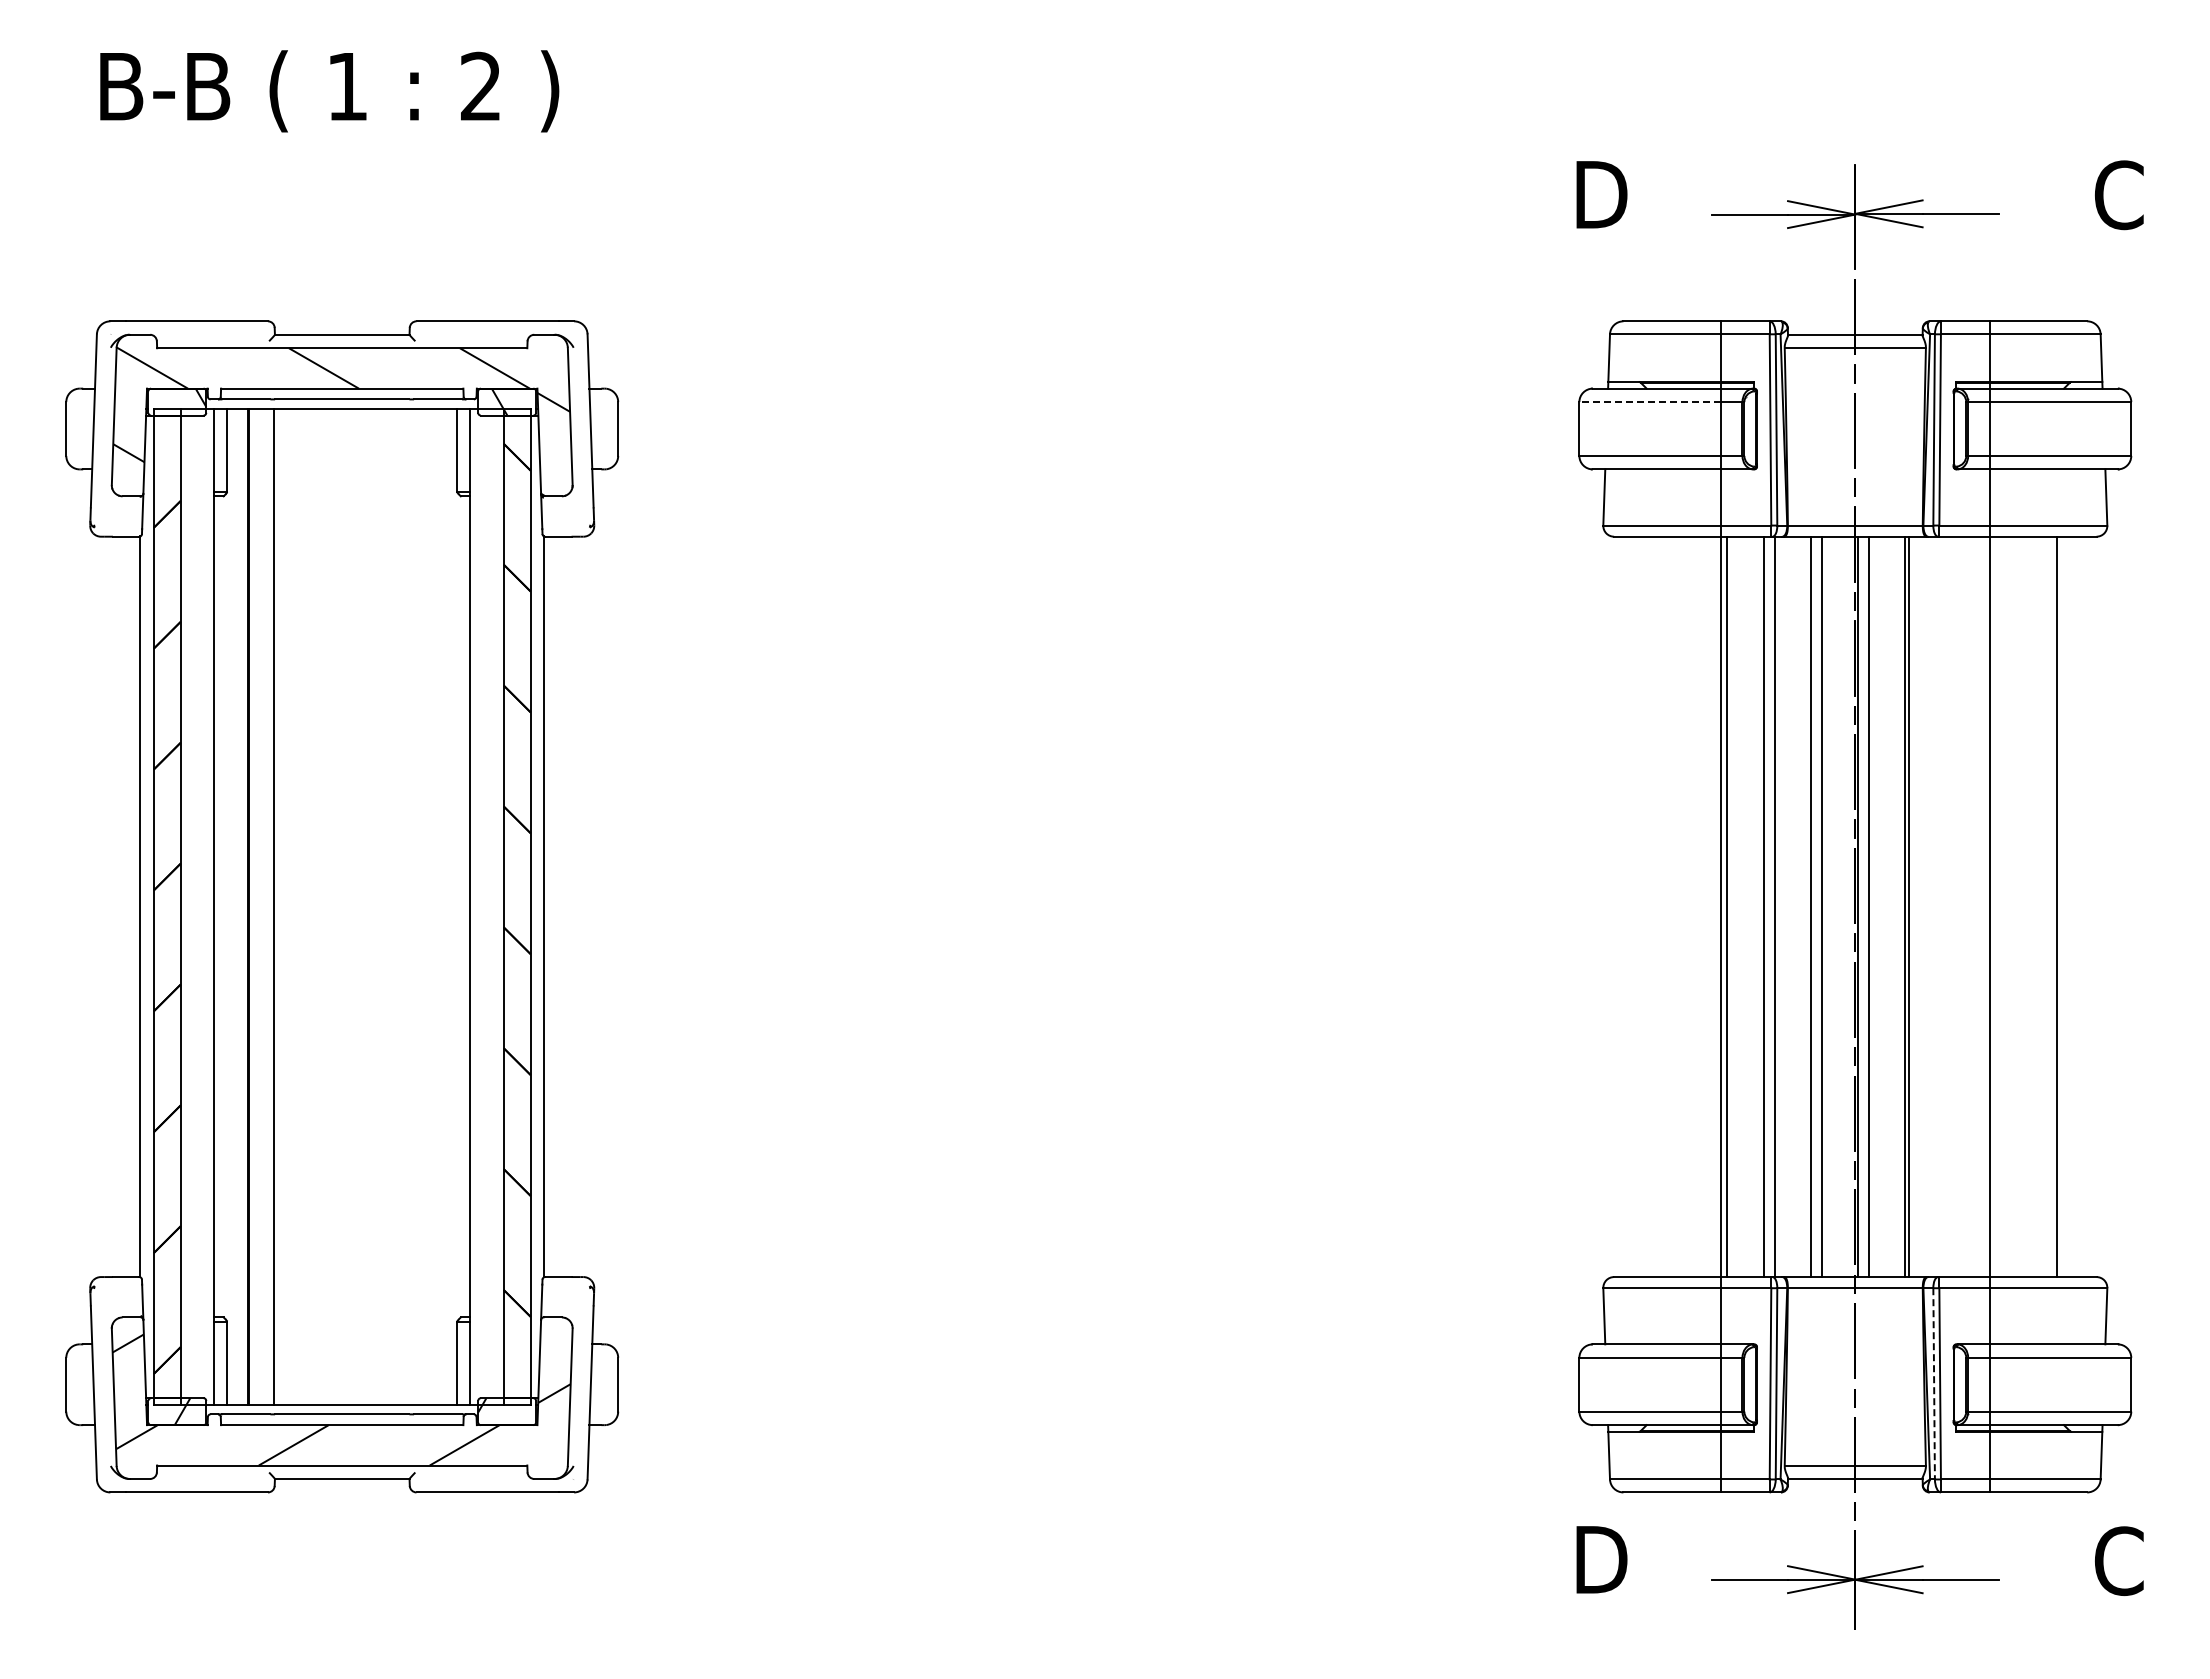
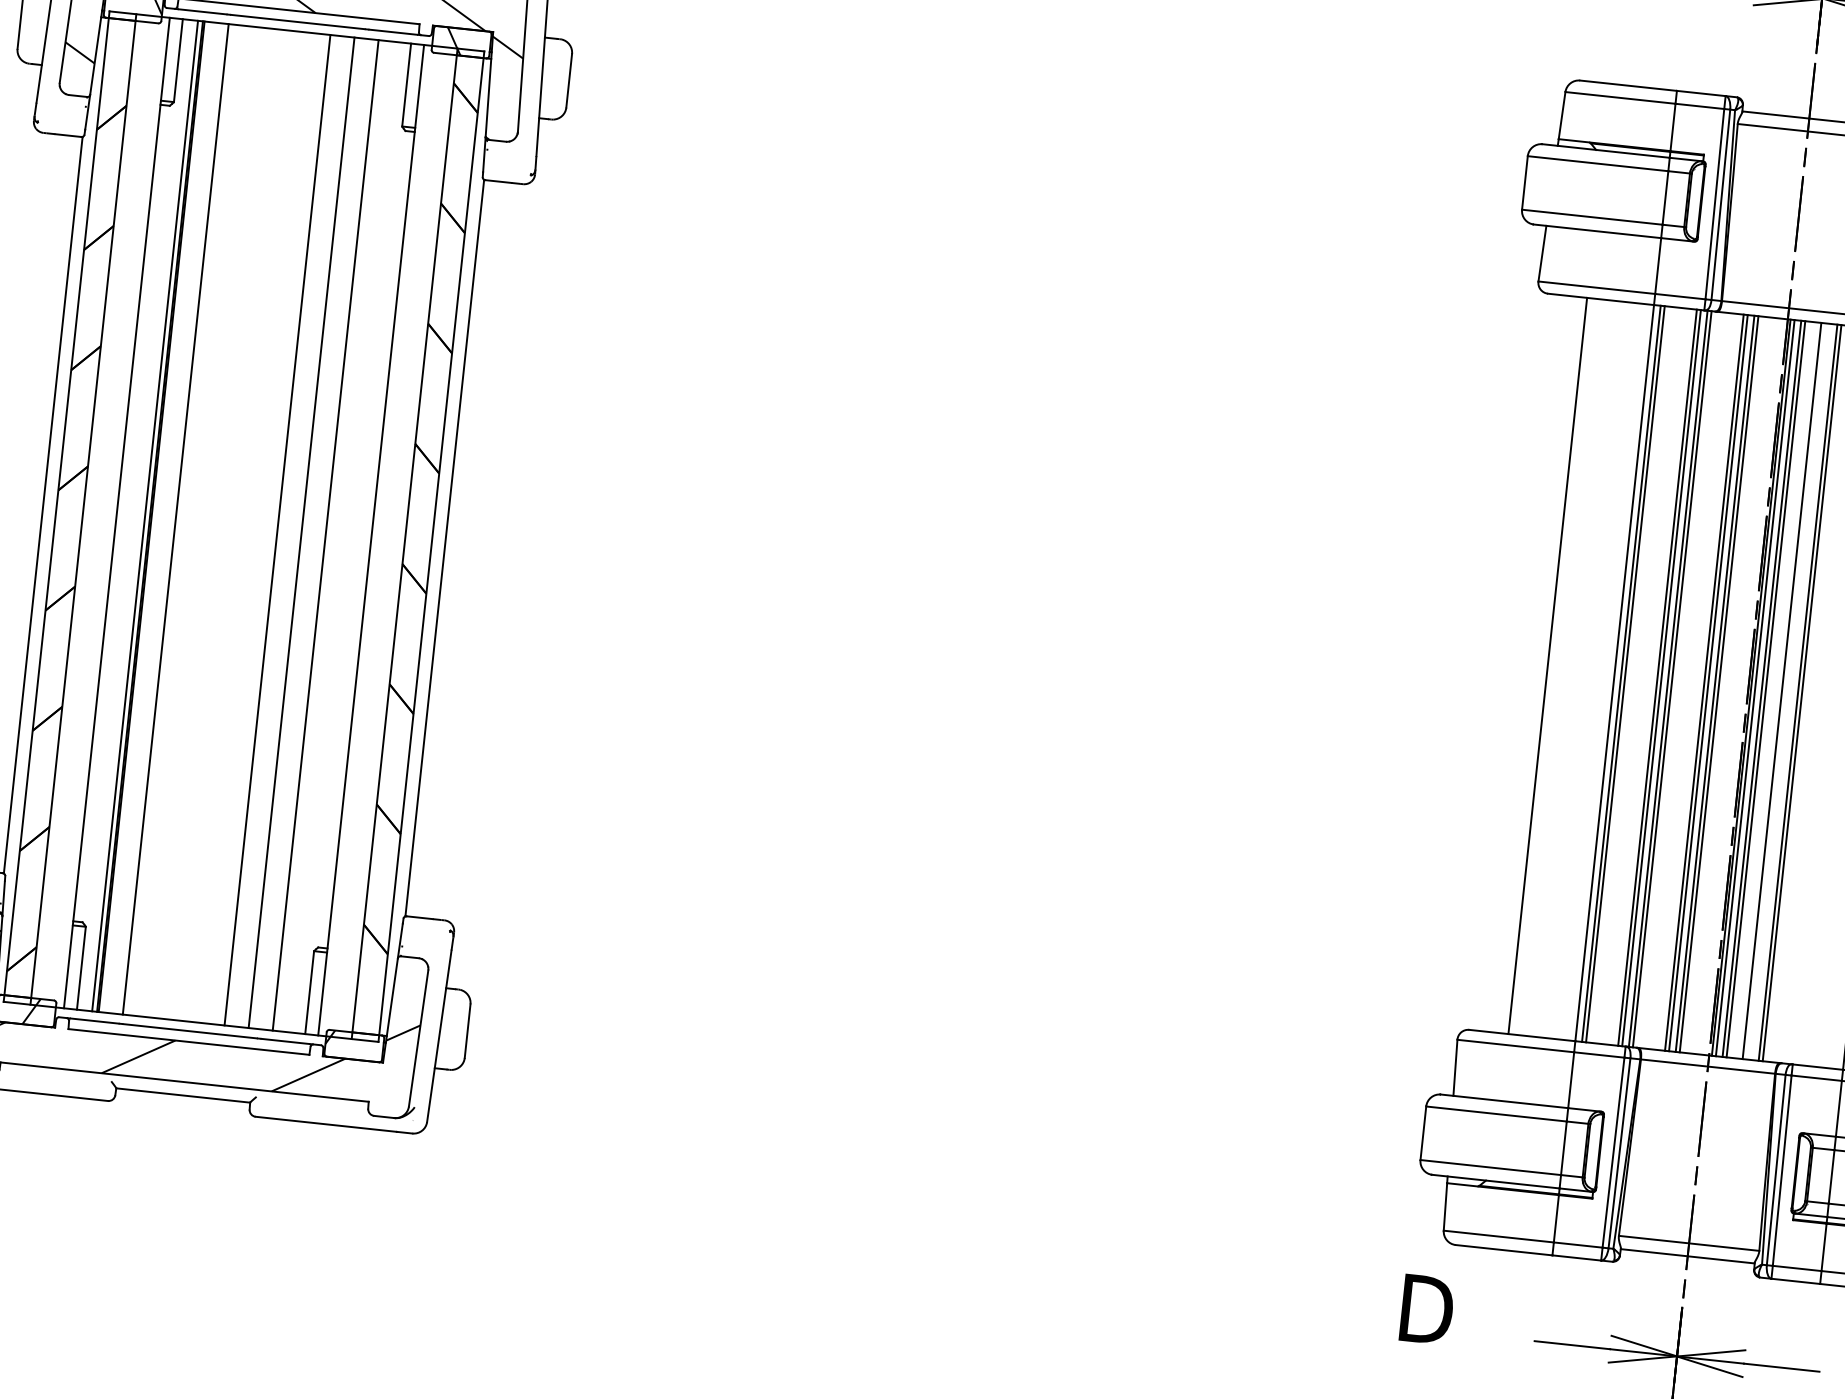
line: (1650, 402) -> (1598, 164), dashed -> solid
line: (242, 906) -> (144, 515), added
line: (375, 906) -> (277, 529), added
line: (400, 906) -> (301, 532), added
line: (424, 906) -> (325, 535), added
line: (1653, 906) -> (1547, 665), added
line: (1731, 906) -> (1625, 673), added
line: (1767, 906) -> (1661, 677), added
line: (1778, 906) -> (1672, 678), added
line: (1814, 906) -> (1707, 682), added
line: (1825, 906) -> (1718, 683), added
line: (1862, 906) -> (1755, 687), added
line: (1872, 906) -> (1765, 688), added
line: (1888, 906) -> (1781, 690), added
line: (1934, 1383) -> (1776, 1169), dashed -> solid

